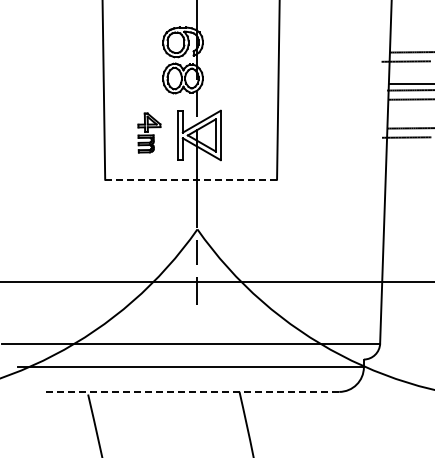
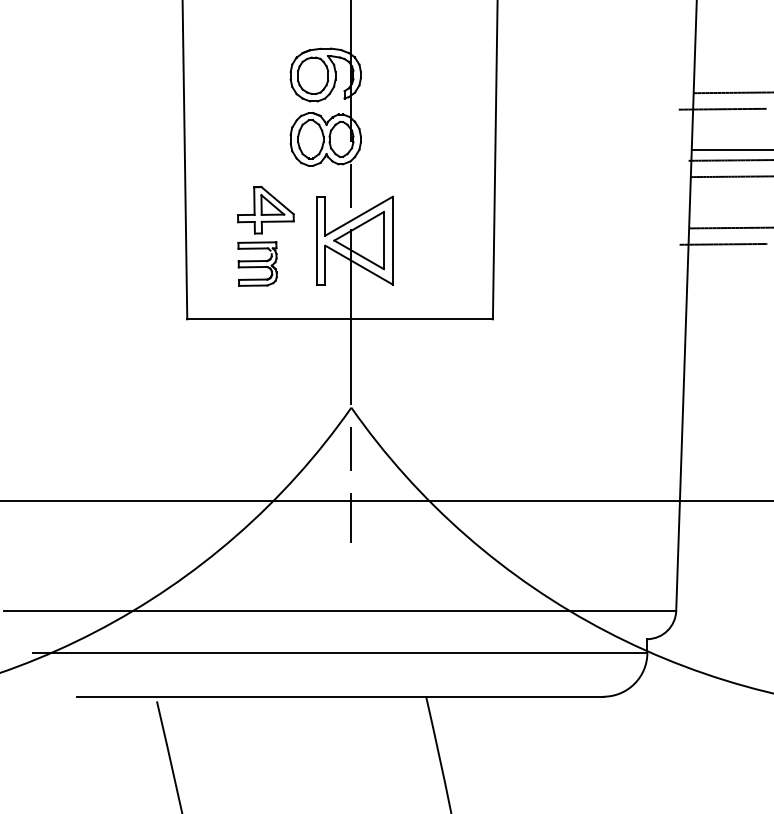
part: (149, 132) -> (266, 235), size x1.43
line: (191, 179) -> (340, 318), dashed -> solid
line: (190, 391) -> (338, 695), dashed -> solid

